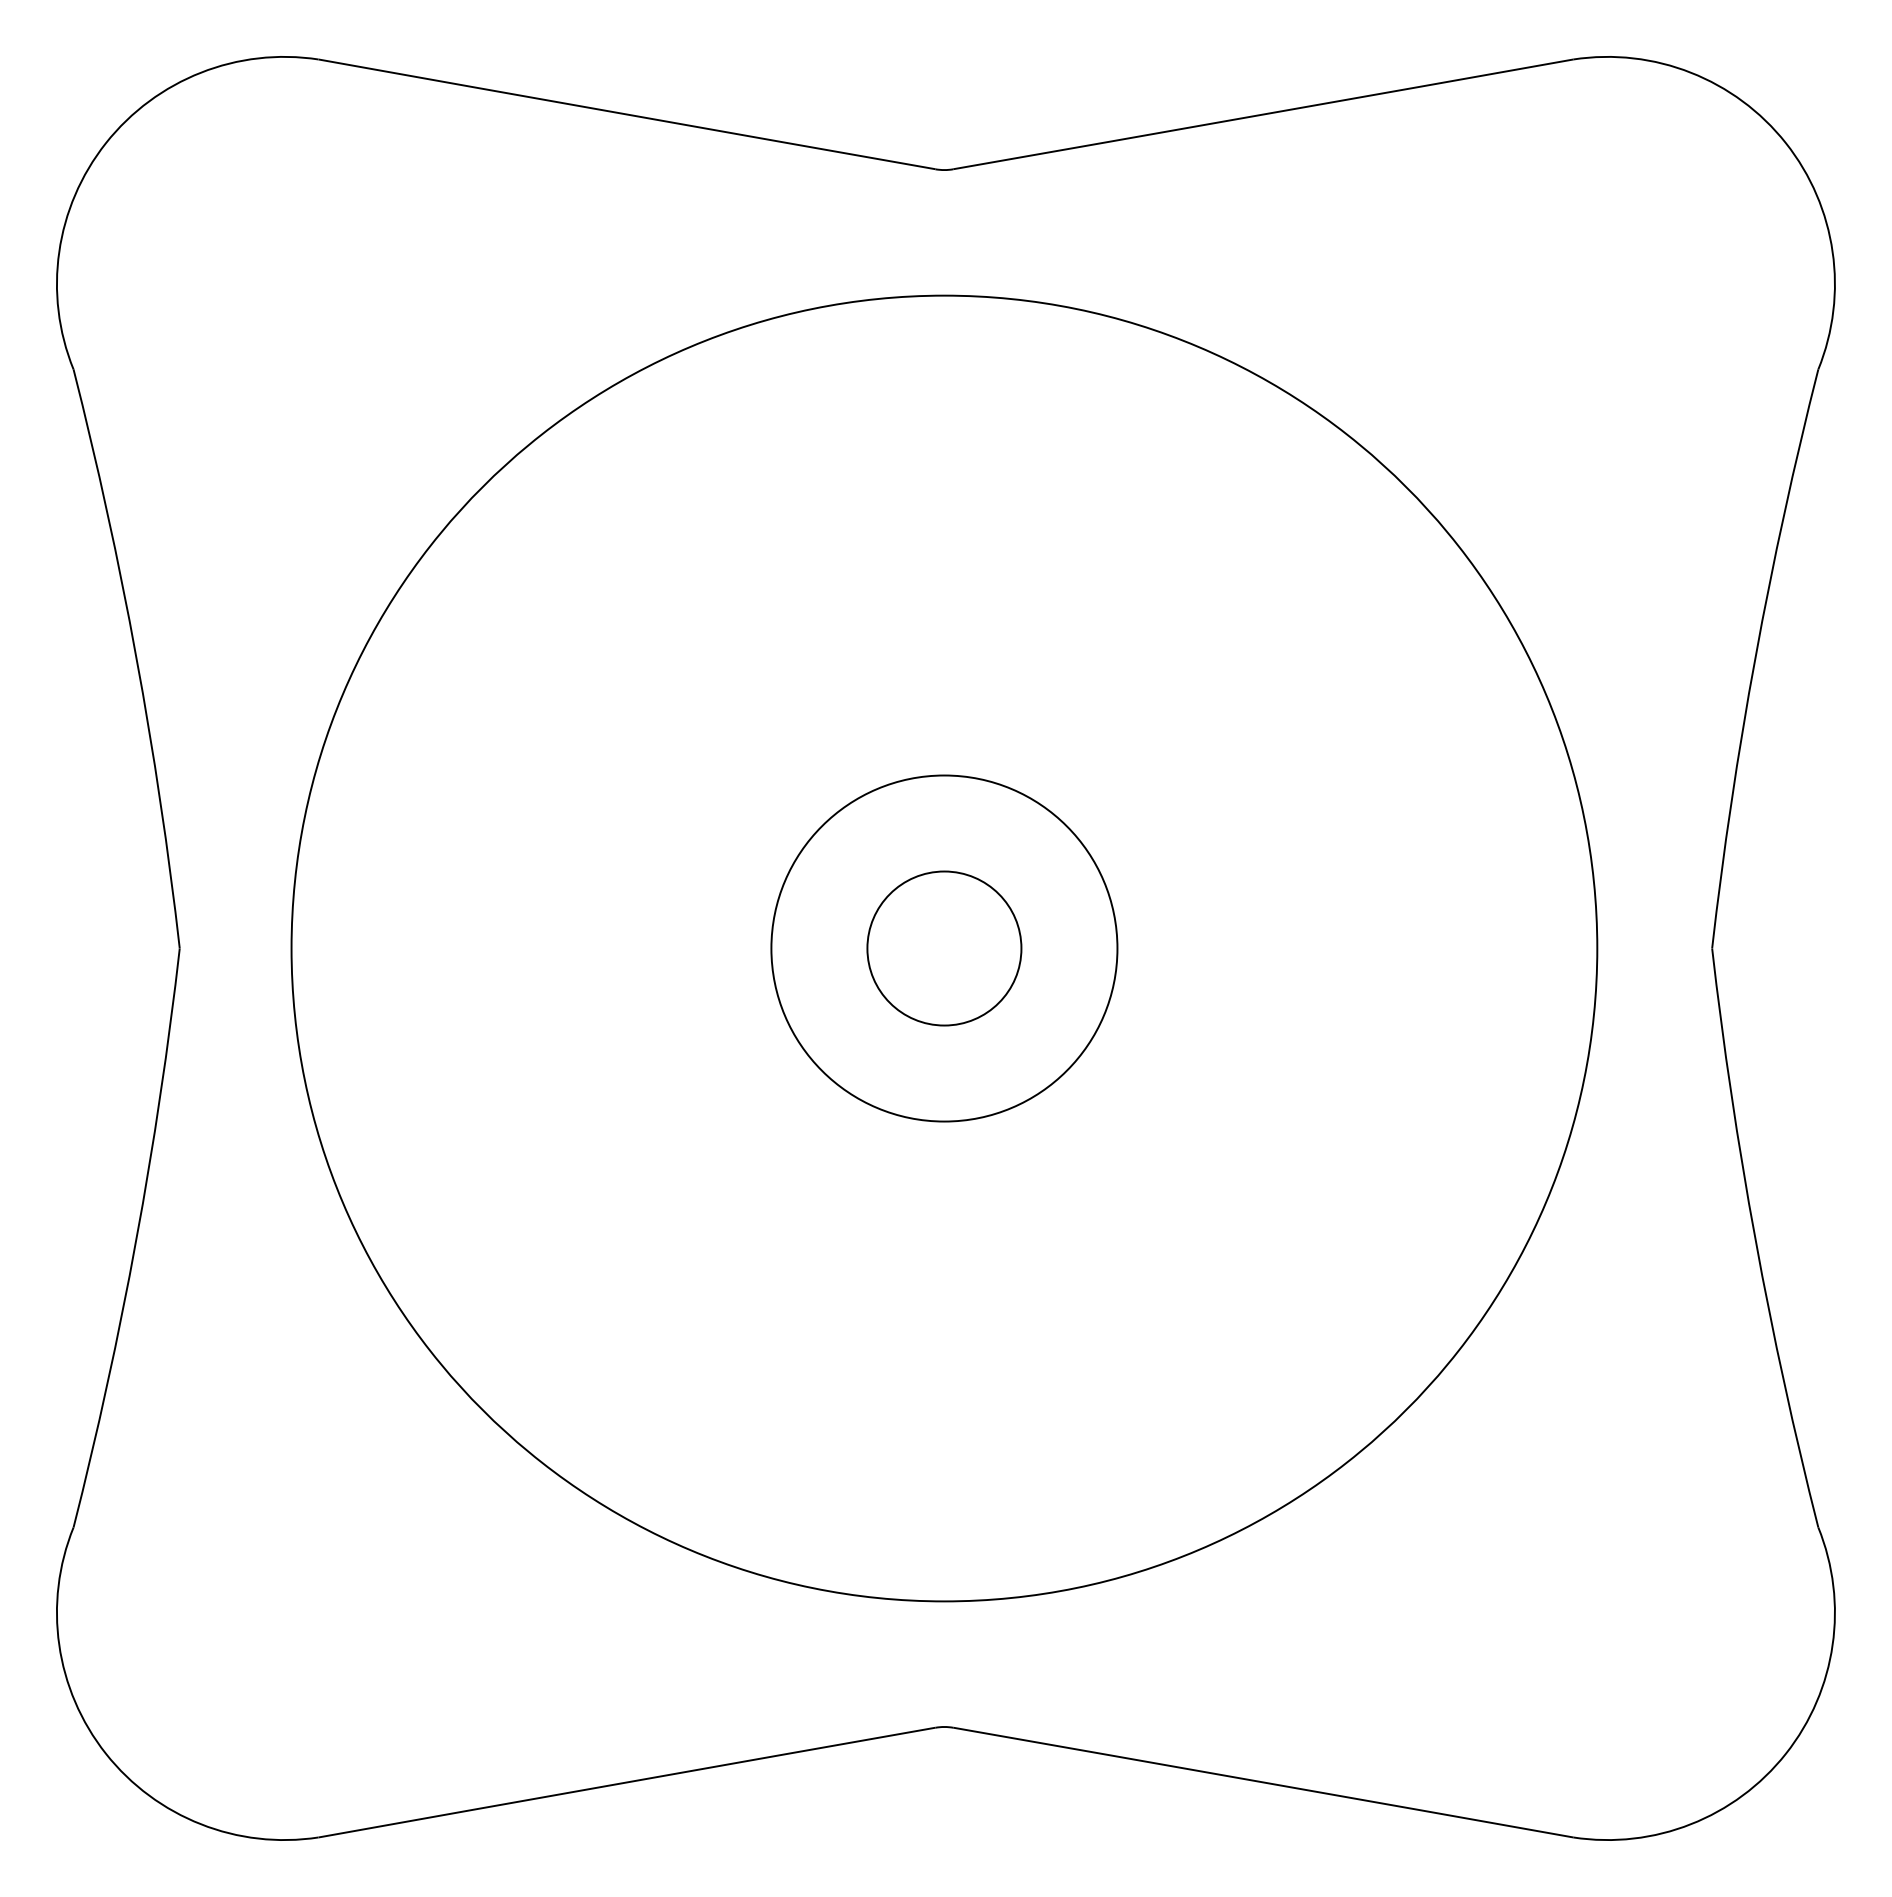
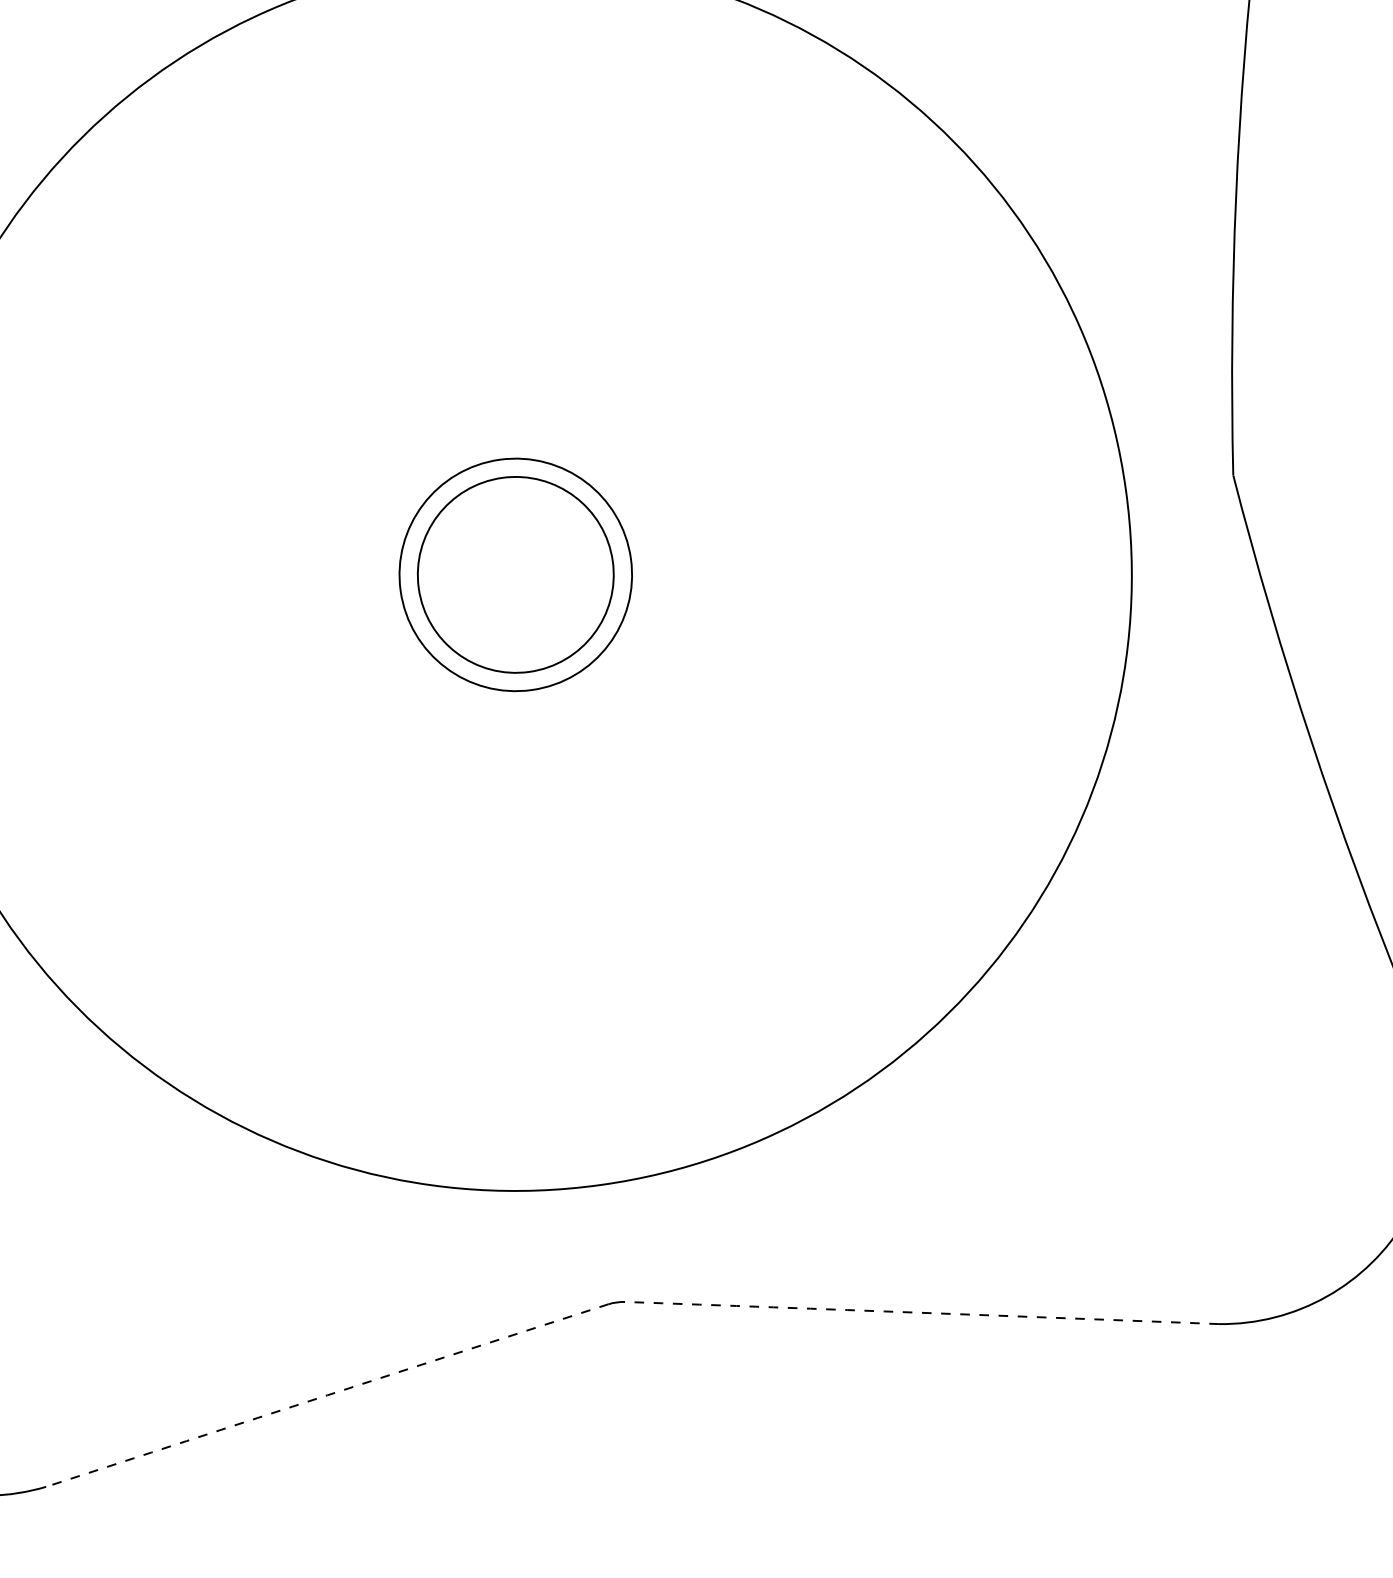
circle: (944, 948) -> (515, 574), size x0.6
circle: (944, 948) -> (515, 574), size x1.6
arc: (627, 1782) -> (327, 1395), solid -> dashed
arc: (1263, 1782) -> (922, 1312), solid -> dashed

